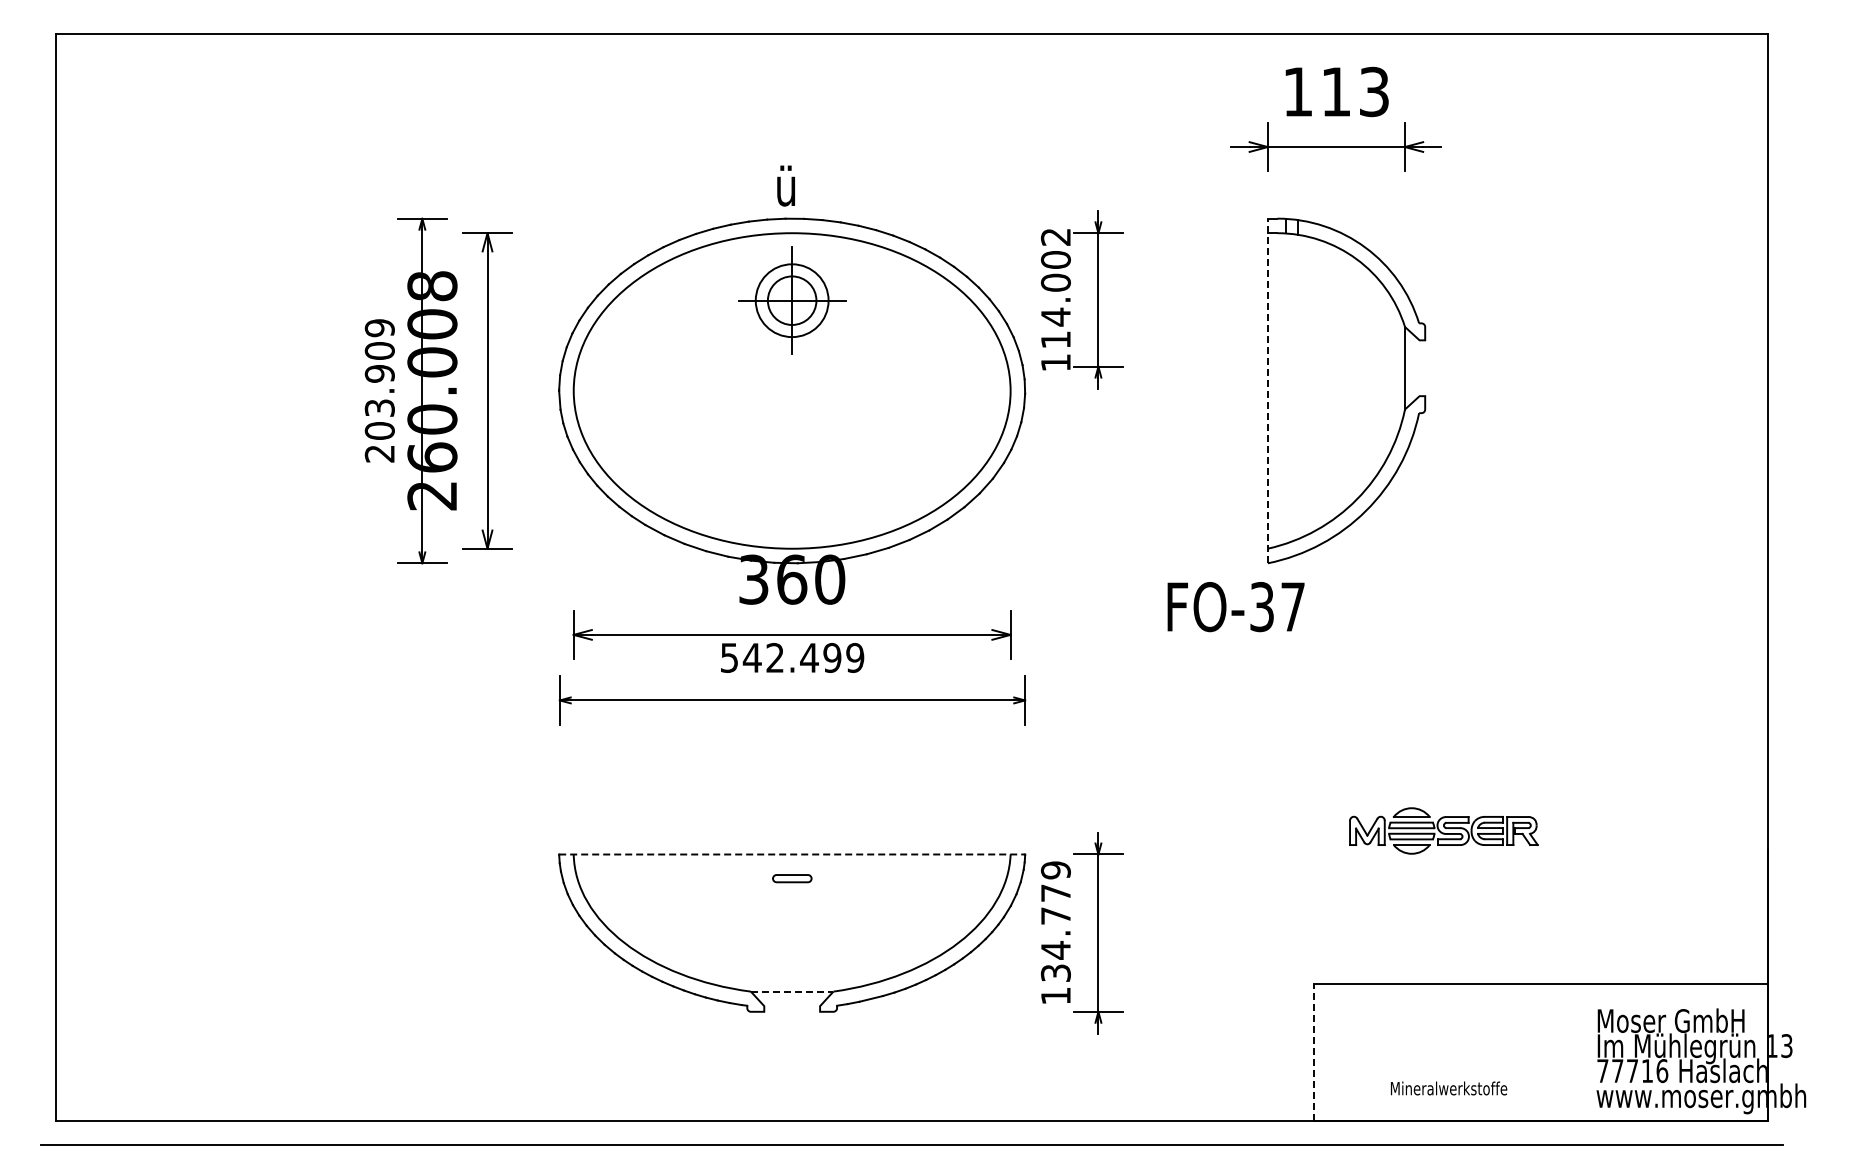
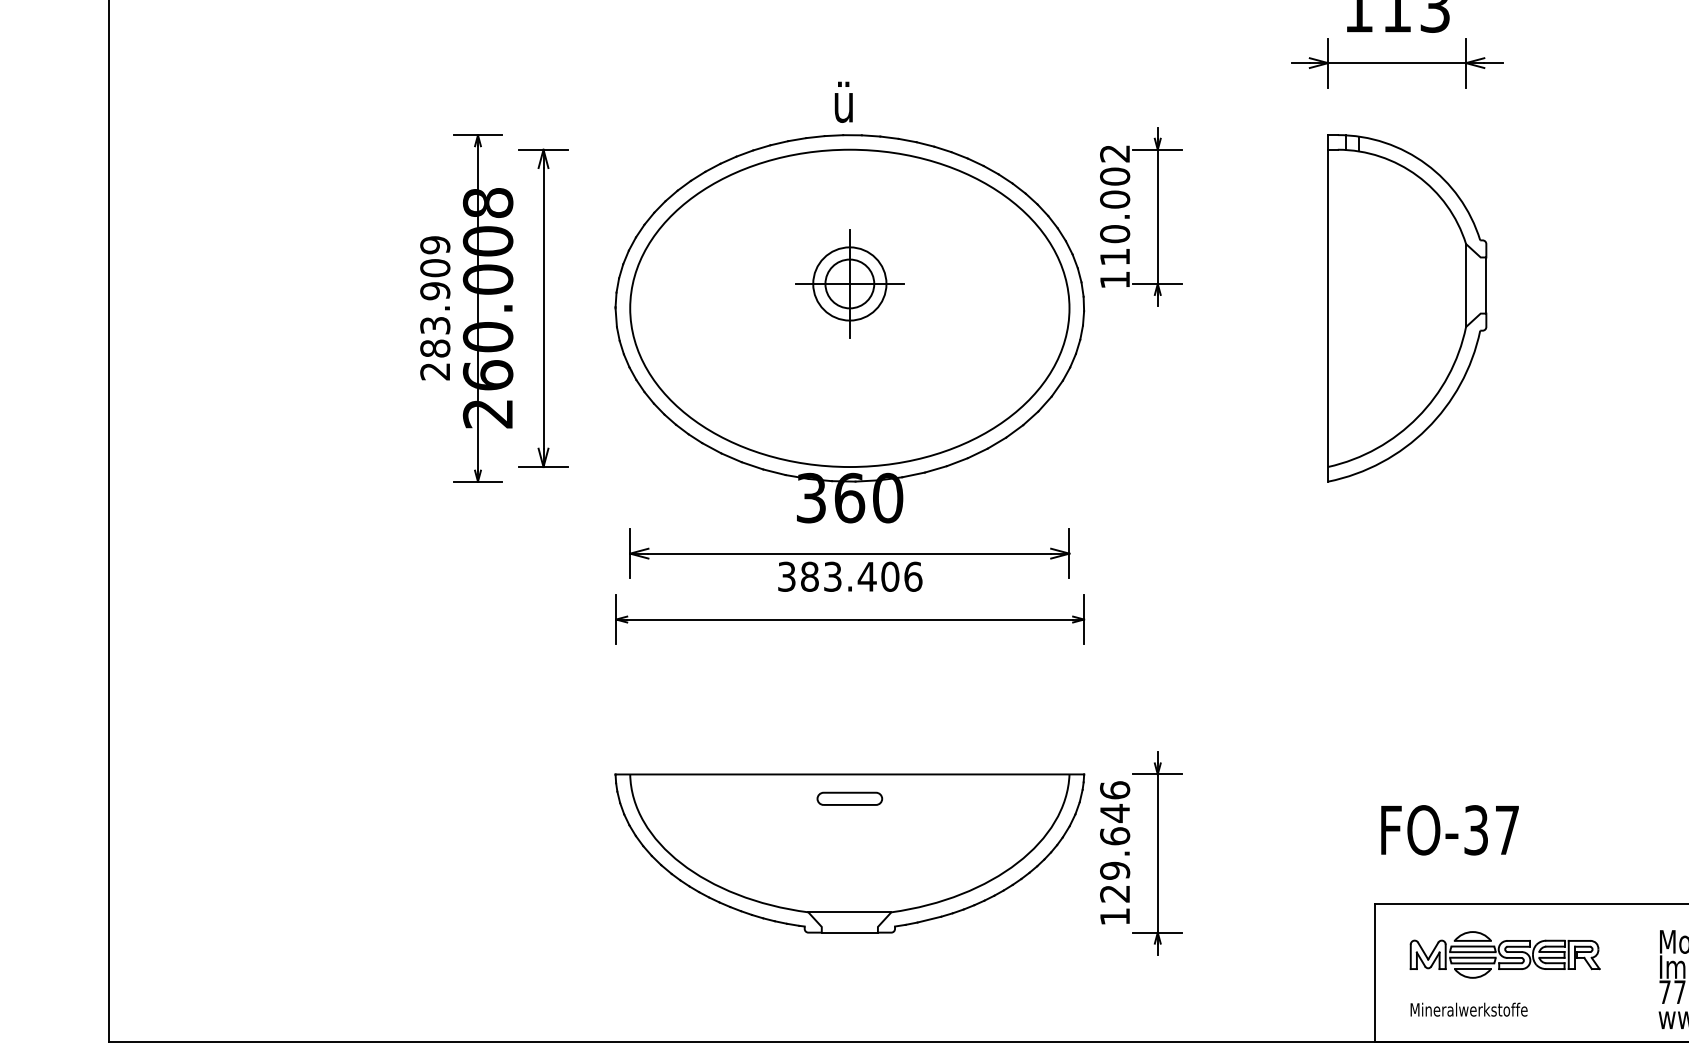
part: (792, 300) -> (850, 283), moved
text: (1055, 316) -> (1114, 233), 114.002 -> 110.002
line: (1425, 368) -> (1486, 285), added
line: (1267, 390) -> (1327, 307), dashed -> solid
text: (379, 430) -> (434, 348), 203.909 -> 283.909
text: (1235, 607) -> (1449, 830), moved
text: (792, 657) -> (850, 576), 542.499 -> 383.406
part: (1443, 830) -> (1504, 954), moved
line: (792, 854) -> (850, 774), dashed -> solid
part: (792, 878) -> (850, 798), size x1.67
text: (1055, 921) -> (1114, 841), 134.779 -> 129.646
line: (792, 991) -> (850, 912), dashed -> solid
line: (792, 1011) -> (850, 932), added
line: (1314, 1051) -> (1375, 972), dashed -> solid
text: (1449, 1088) -> (1469, 1009), moved

